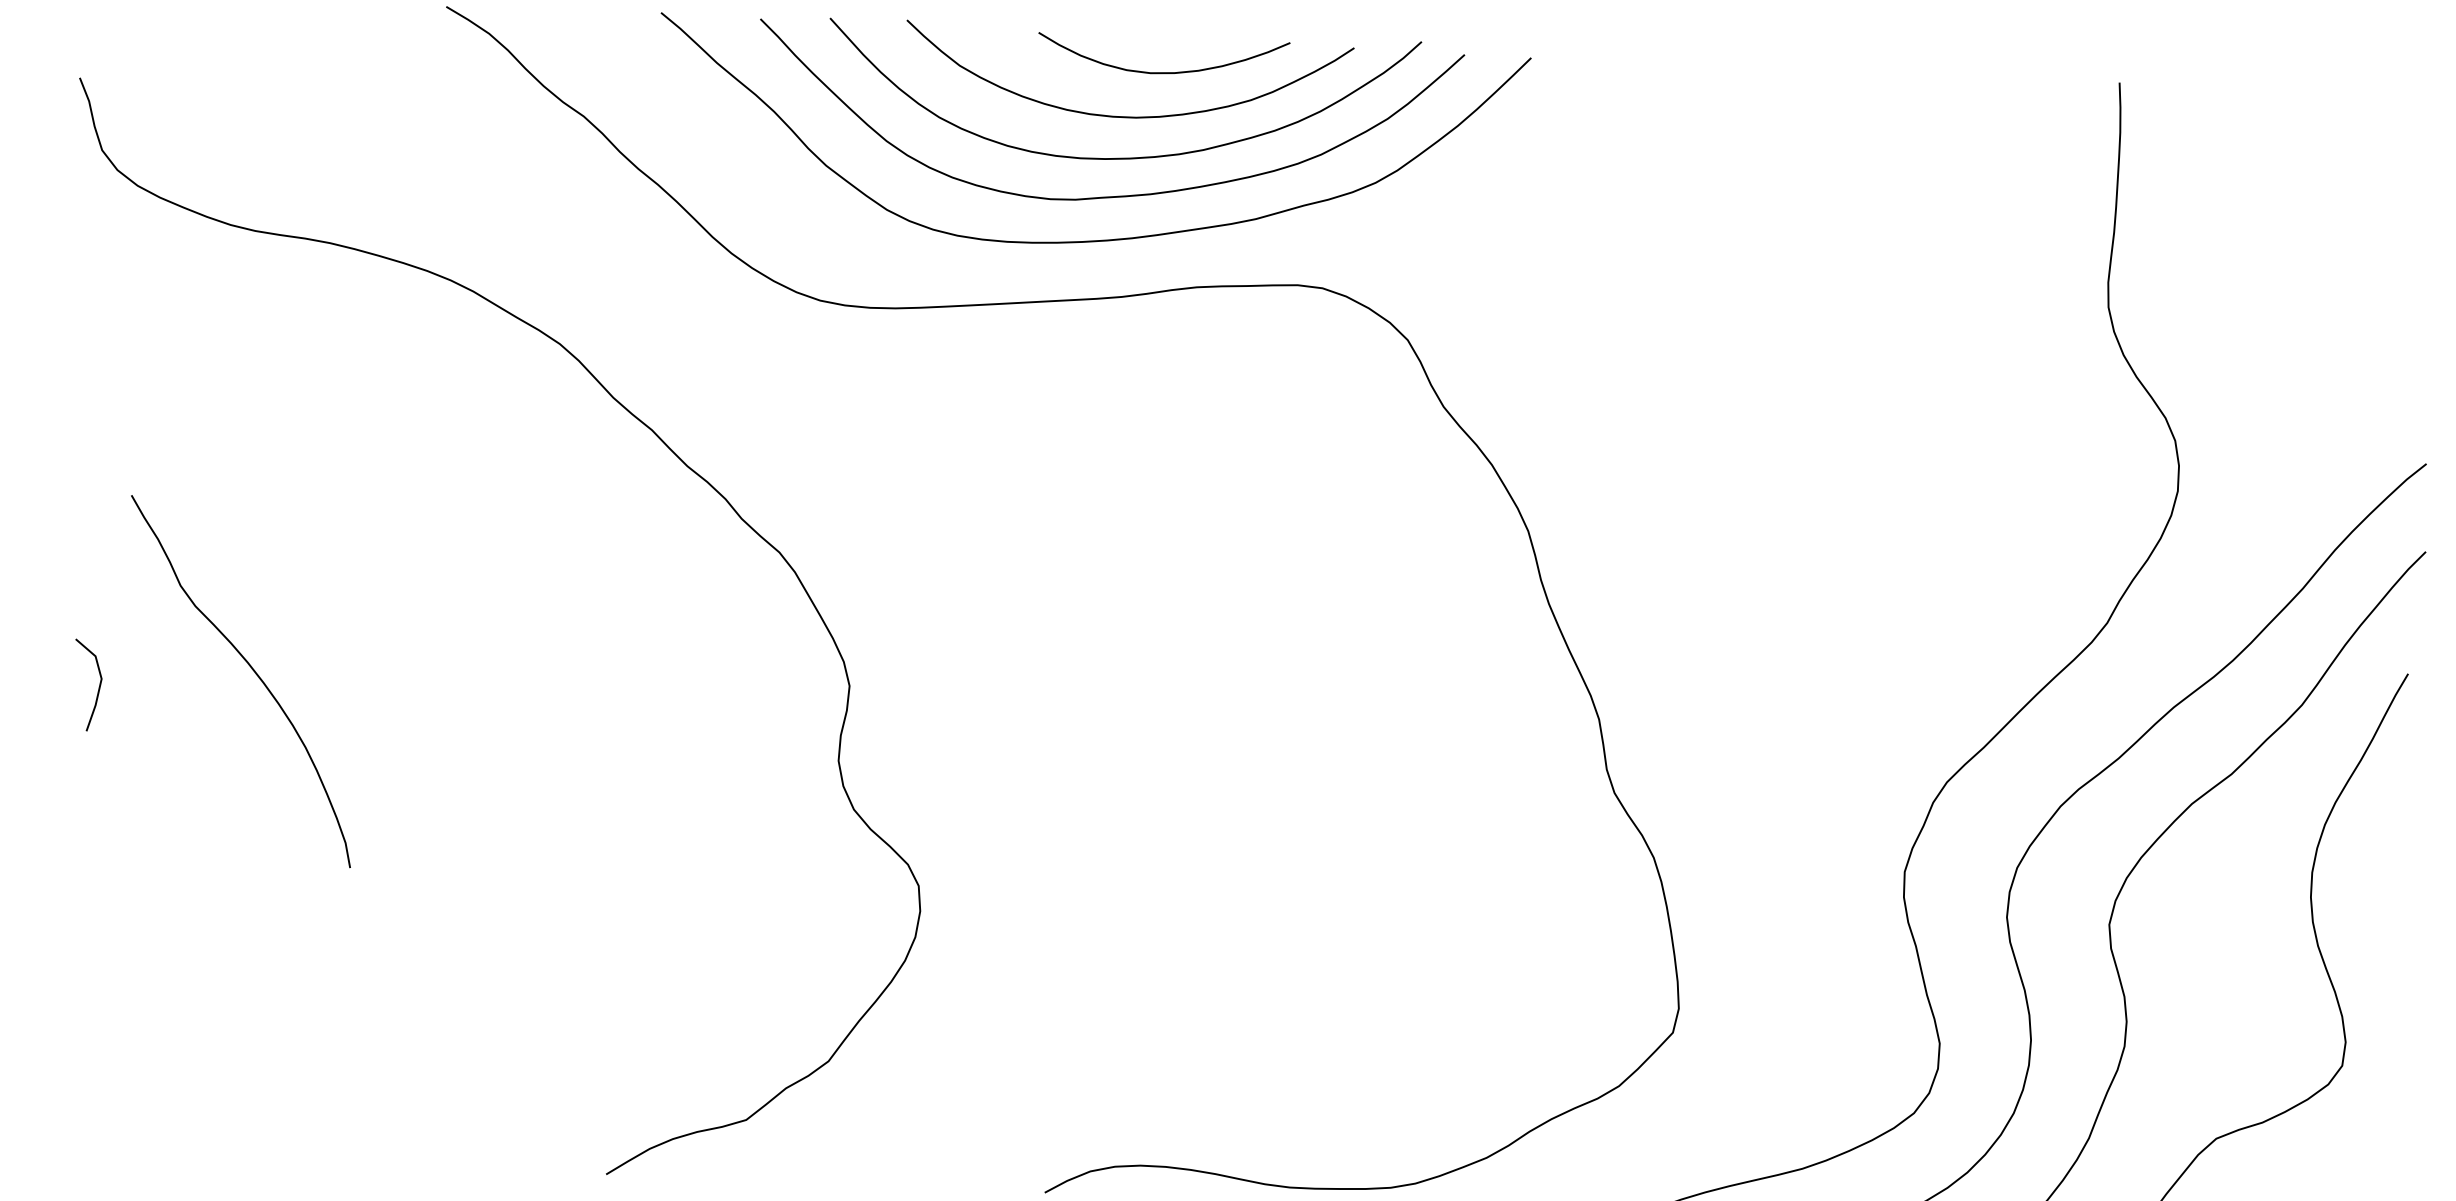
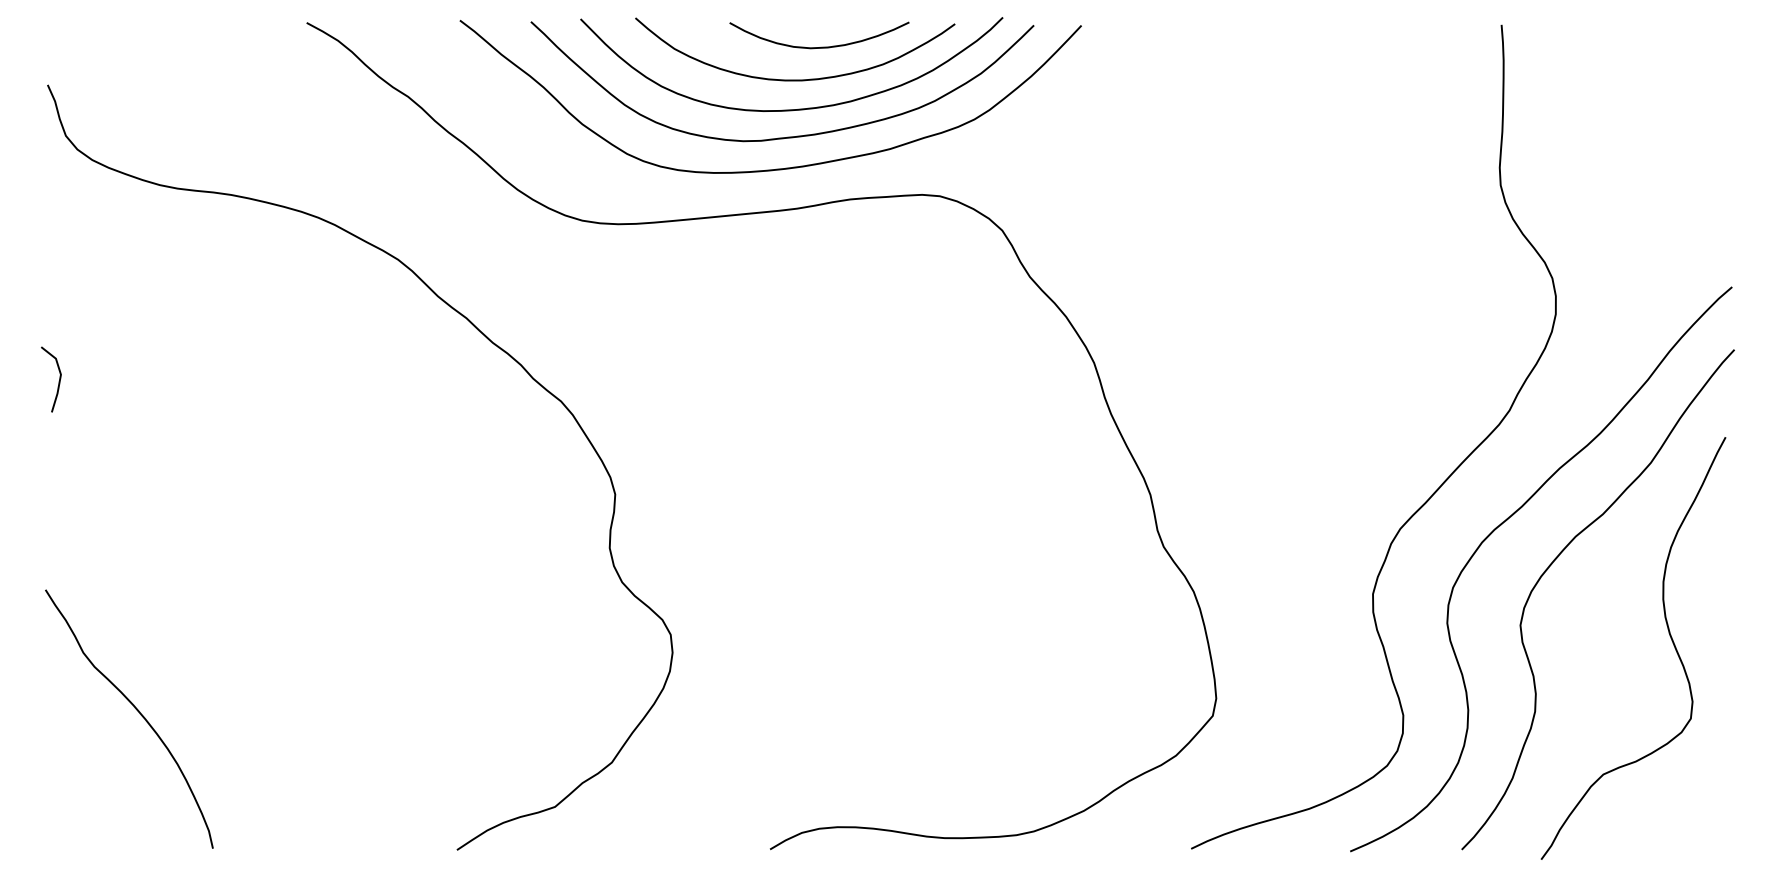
curve: (251, 669) -> (136, 710), moved
line: (97, 688) -> (58, 381), moved

